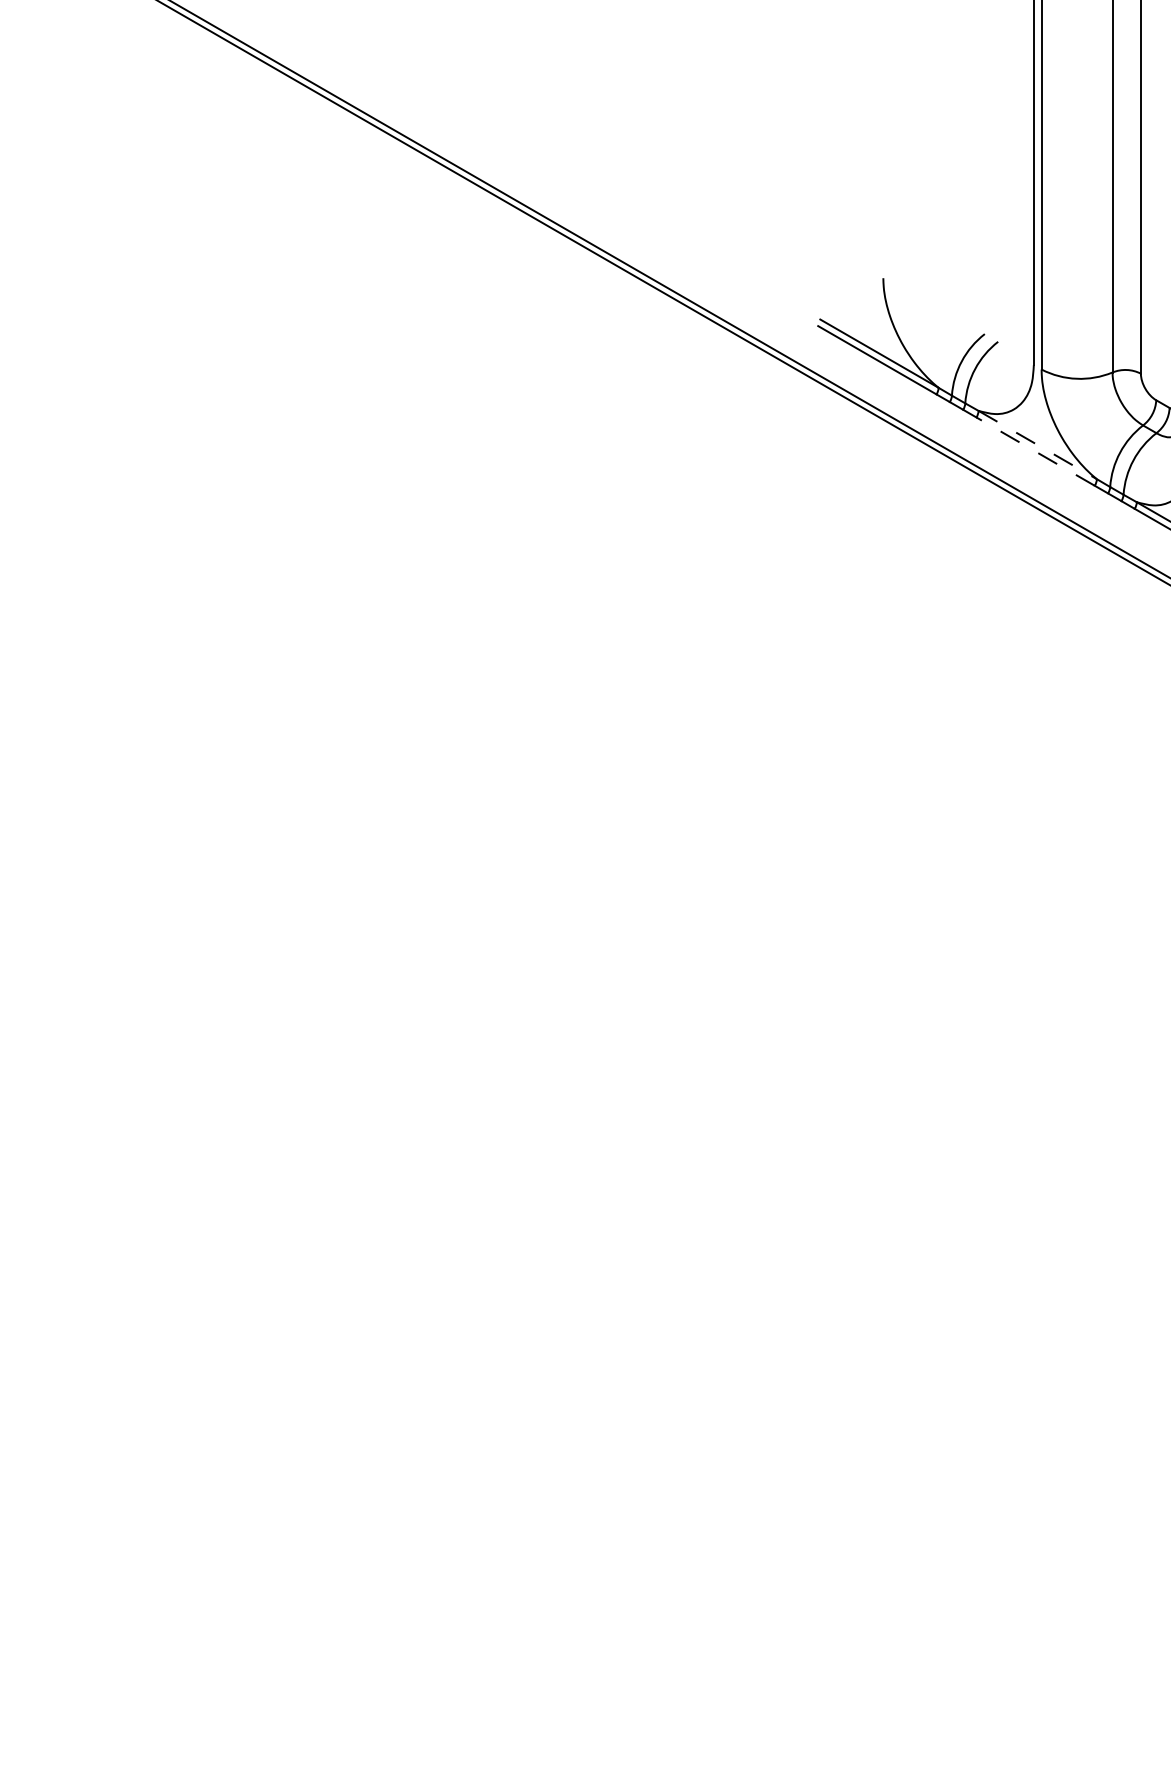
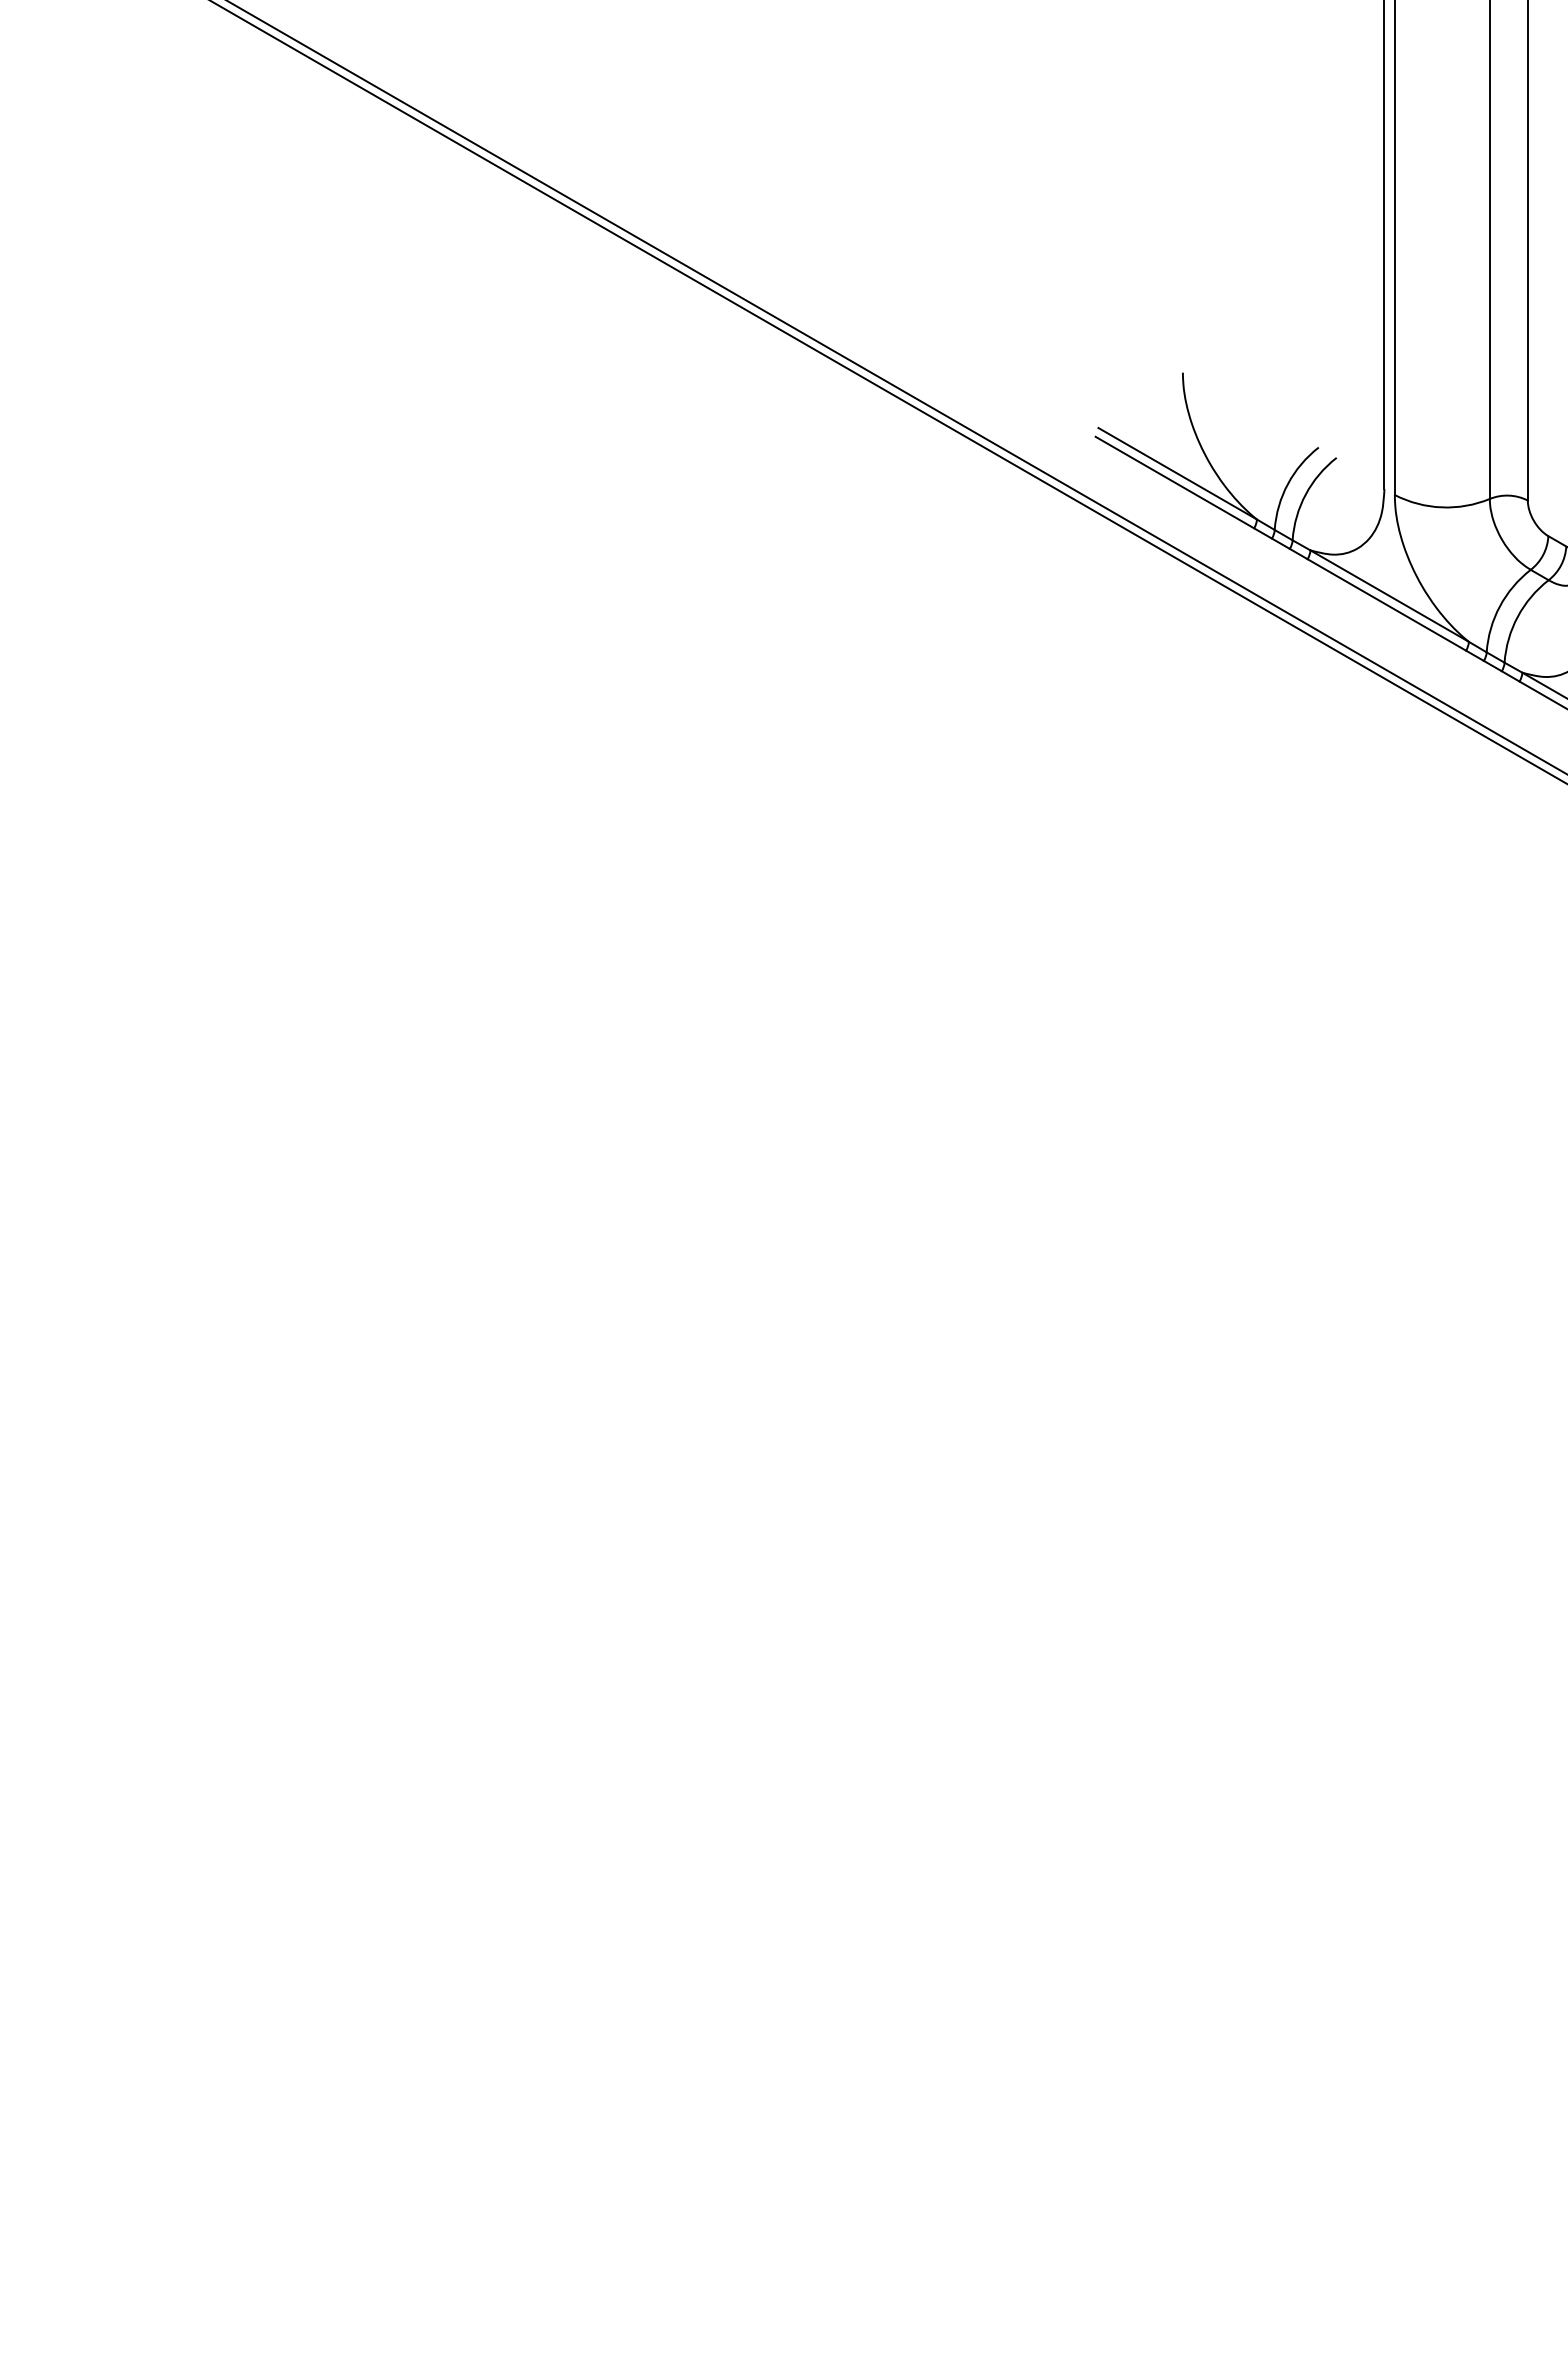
line: (1038, 445) -> (1390, 596), dashed -> solid
line: (1035, 451) -> (1386, 604), dashed -> solid

